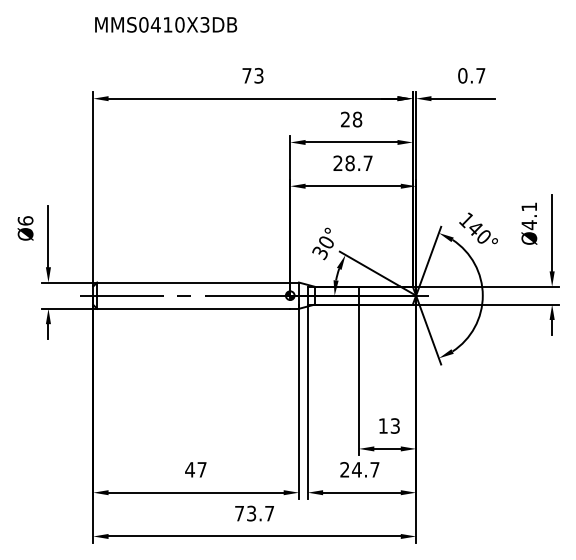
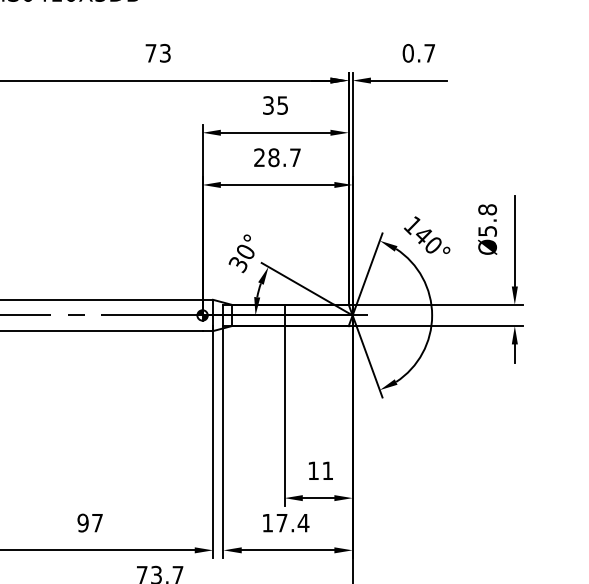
text: (351, 119) -> (275, 105), 28 -> 35
text: (529, 216) -> (487, 221), Ø4.1 -> Ø5.8
text: (394, 425) -> (326, 470), 13 -> 11
text: (189, 469) -> (82, 522), 47 -> 97
text: (359, 469) -> (285, 522), 24.7 -> 17.4

